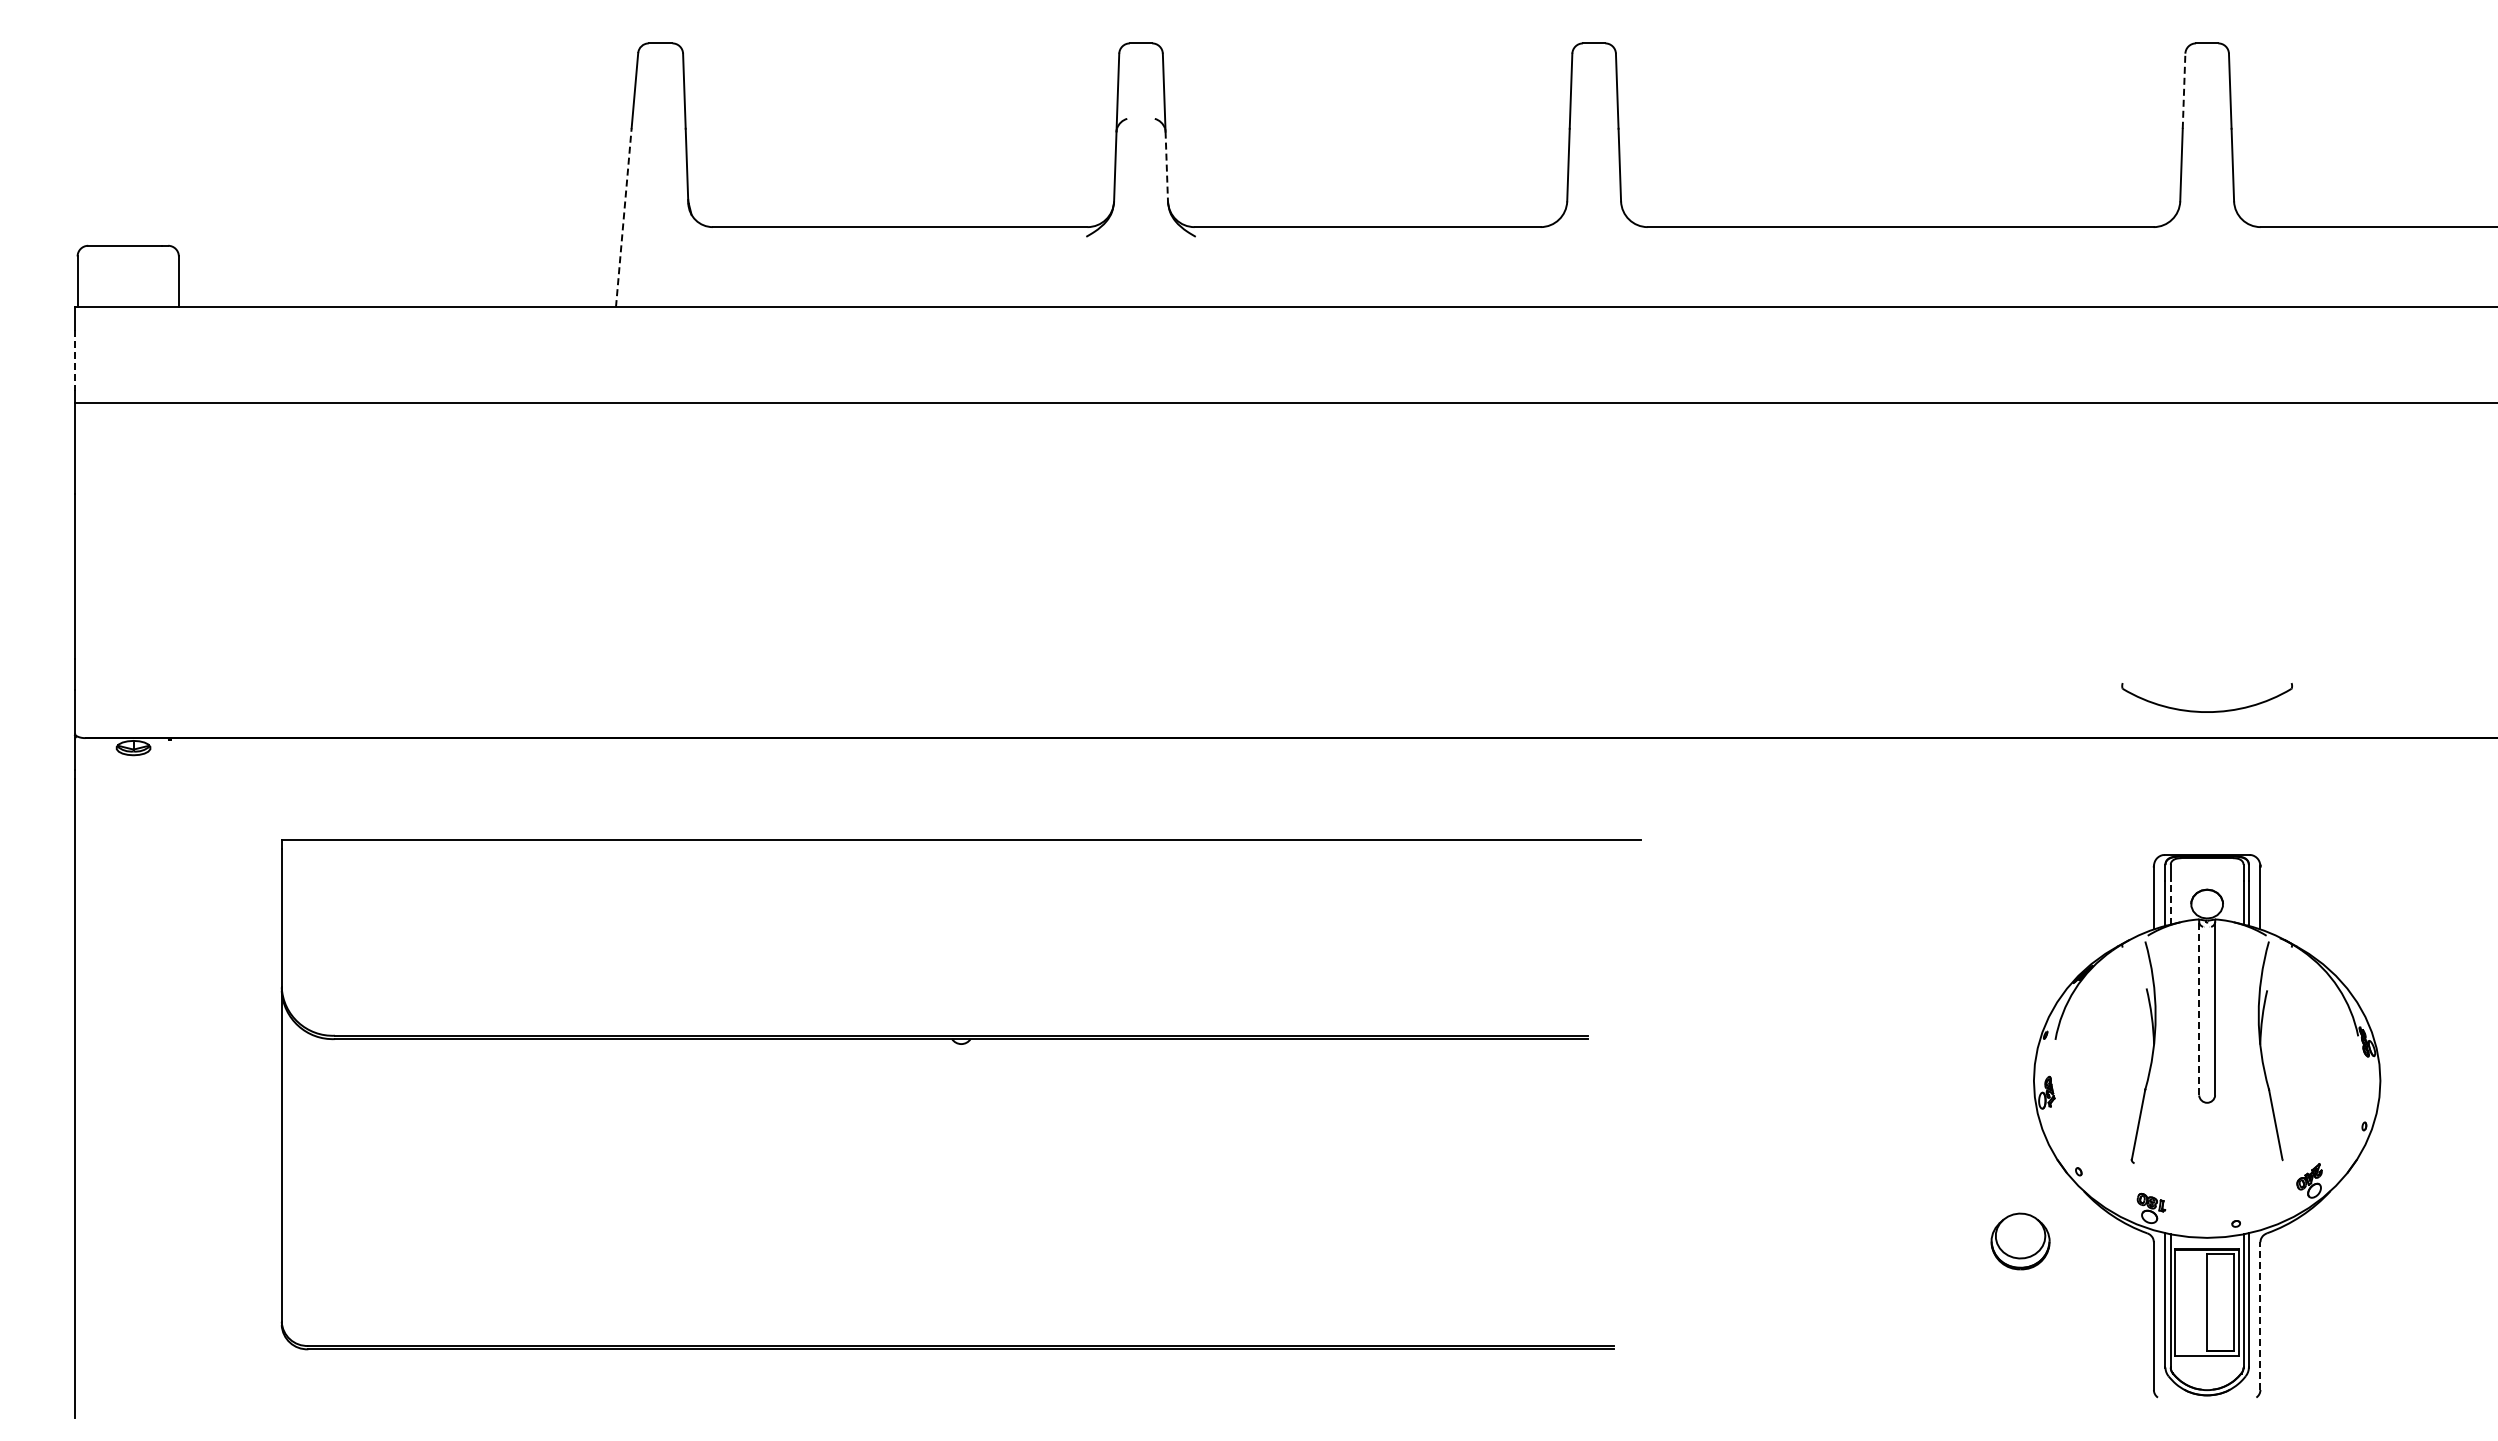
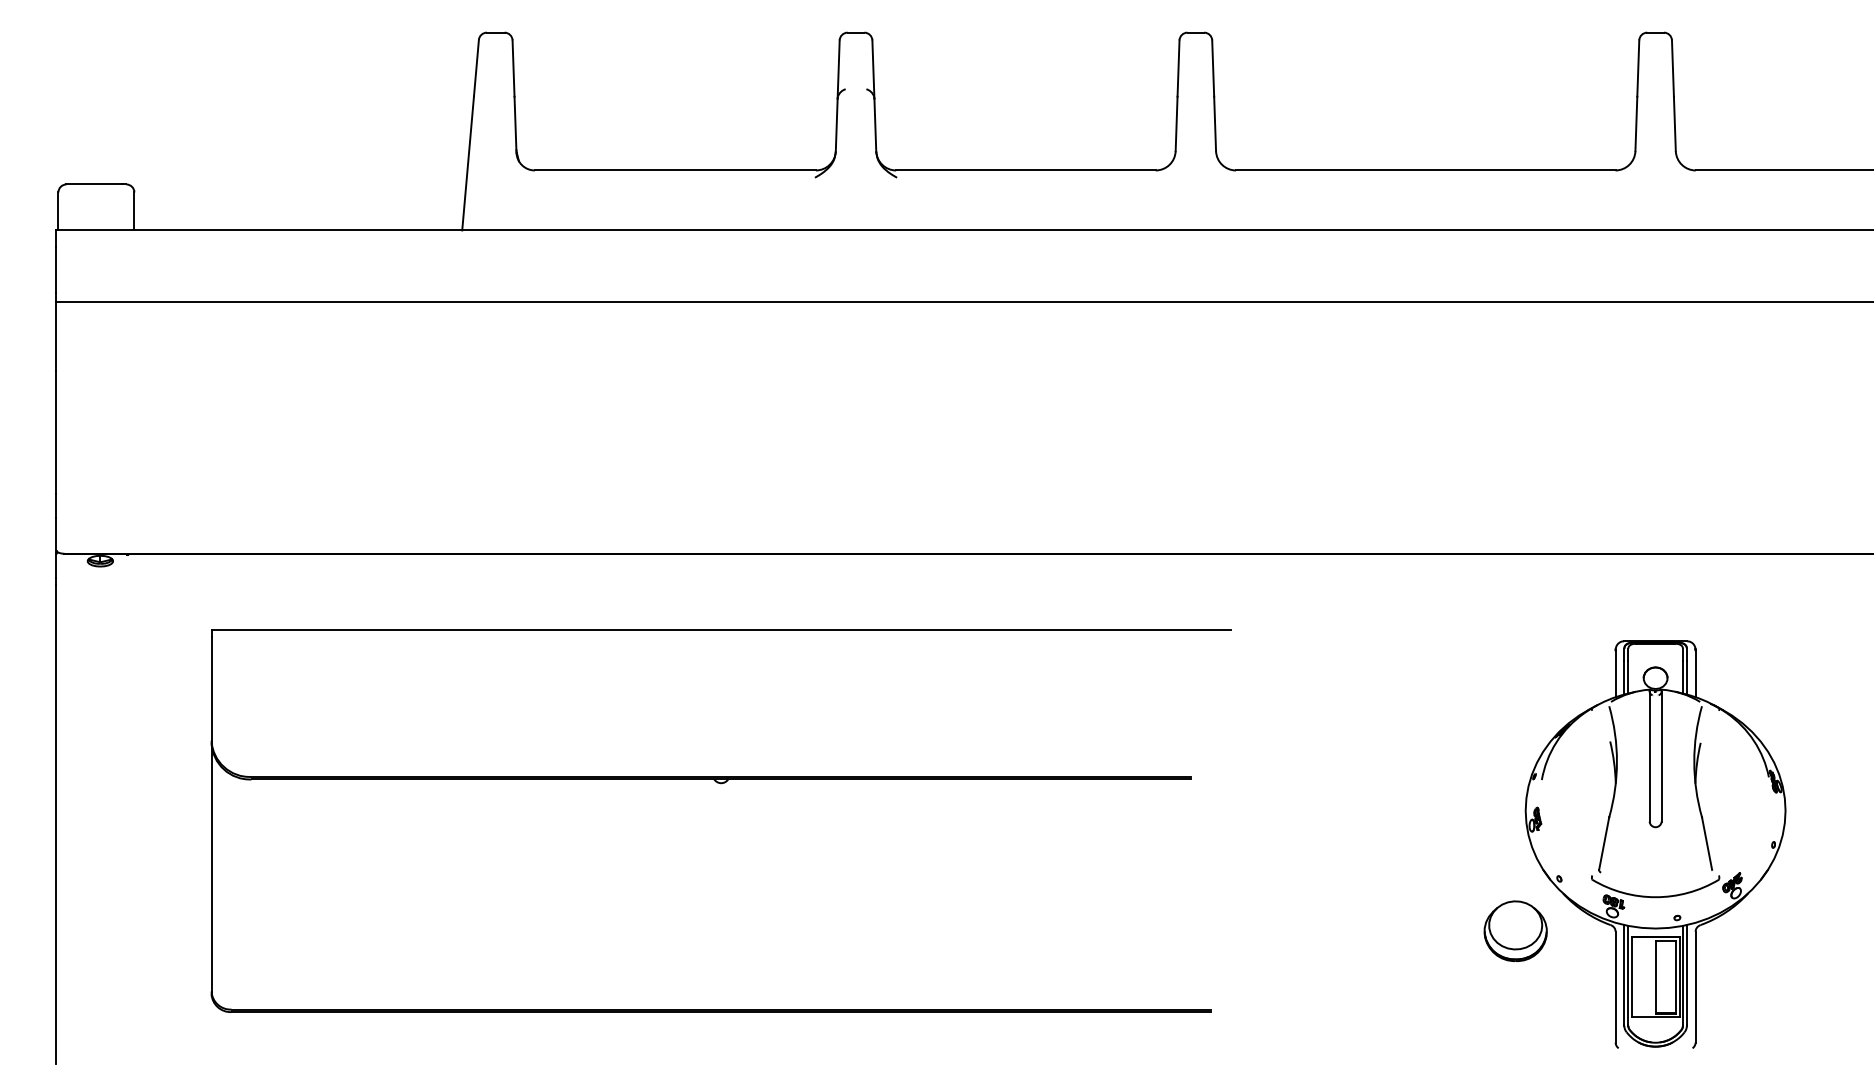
line: (2184, 91) -> (1638, 68), dashed -> solid
line: (1166, 167) -> (875, 125), dashed -> solid
line: (623, 217) -> (467, 163), dashed -> solid
line: (74, 360) -> (56, 270), dashed -> solid
part: (2206, 711) -> (1655, 896), moved
line: (2170, 902) -> (1628, 677), dashed -> solid
line: (2199, 1009) -> (1649, 757), dashed -> solid
part: (2020, 1241) -> (1515, 931), size x1.43
line: (2260, 1316) -> (1695, 987), dashed -> solid

